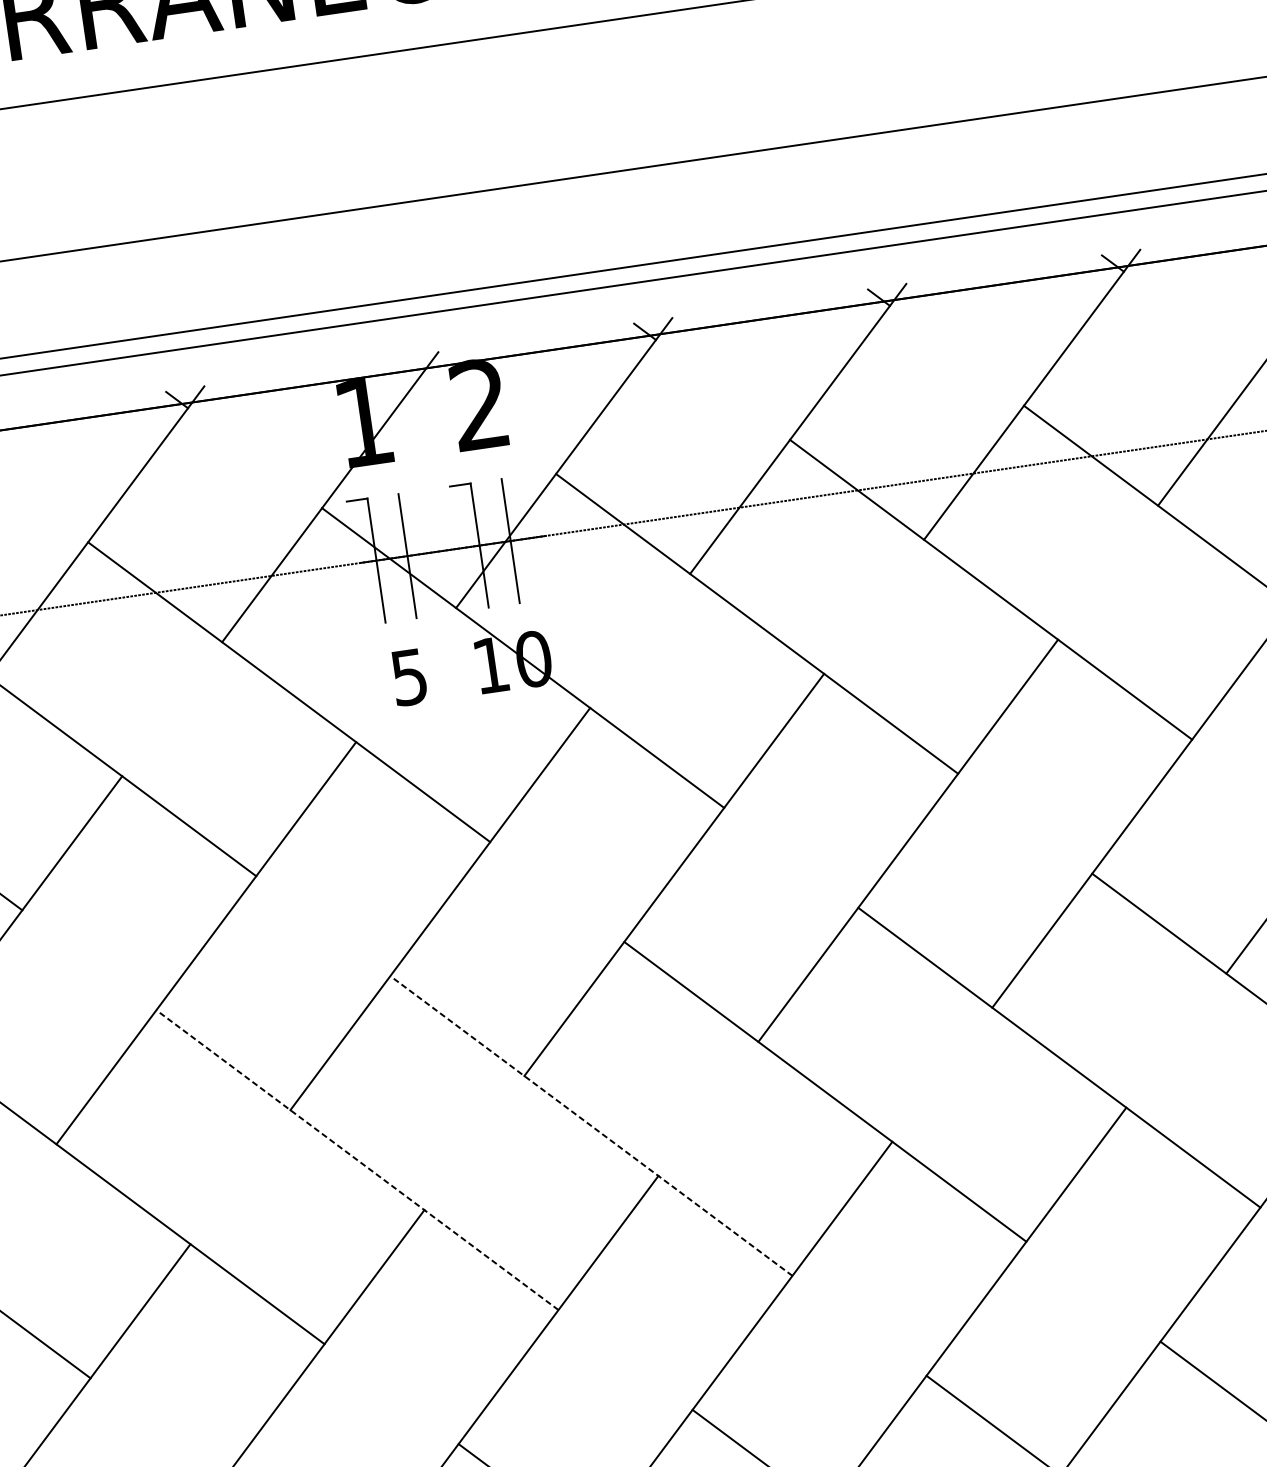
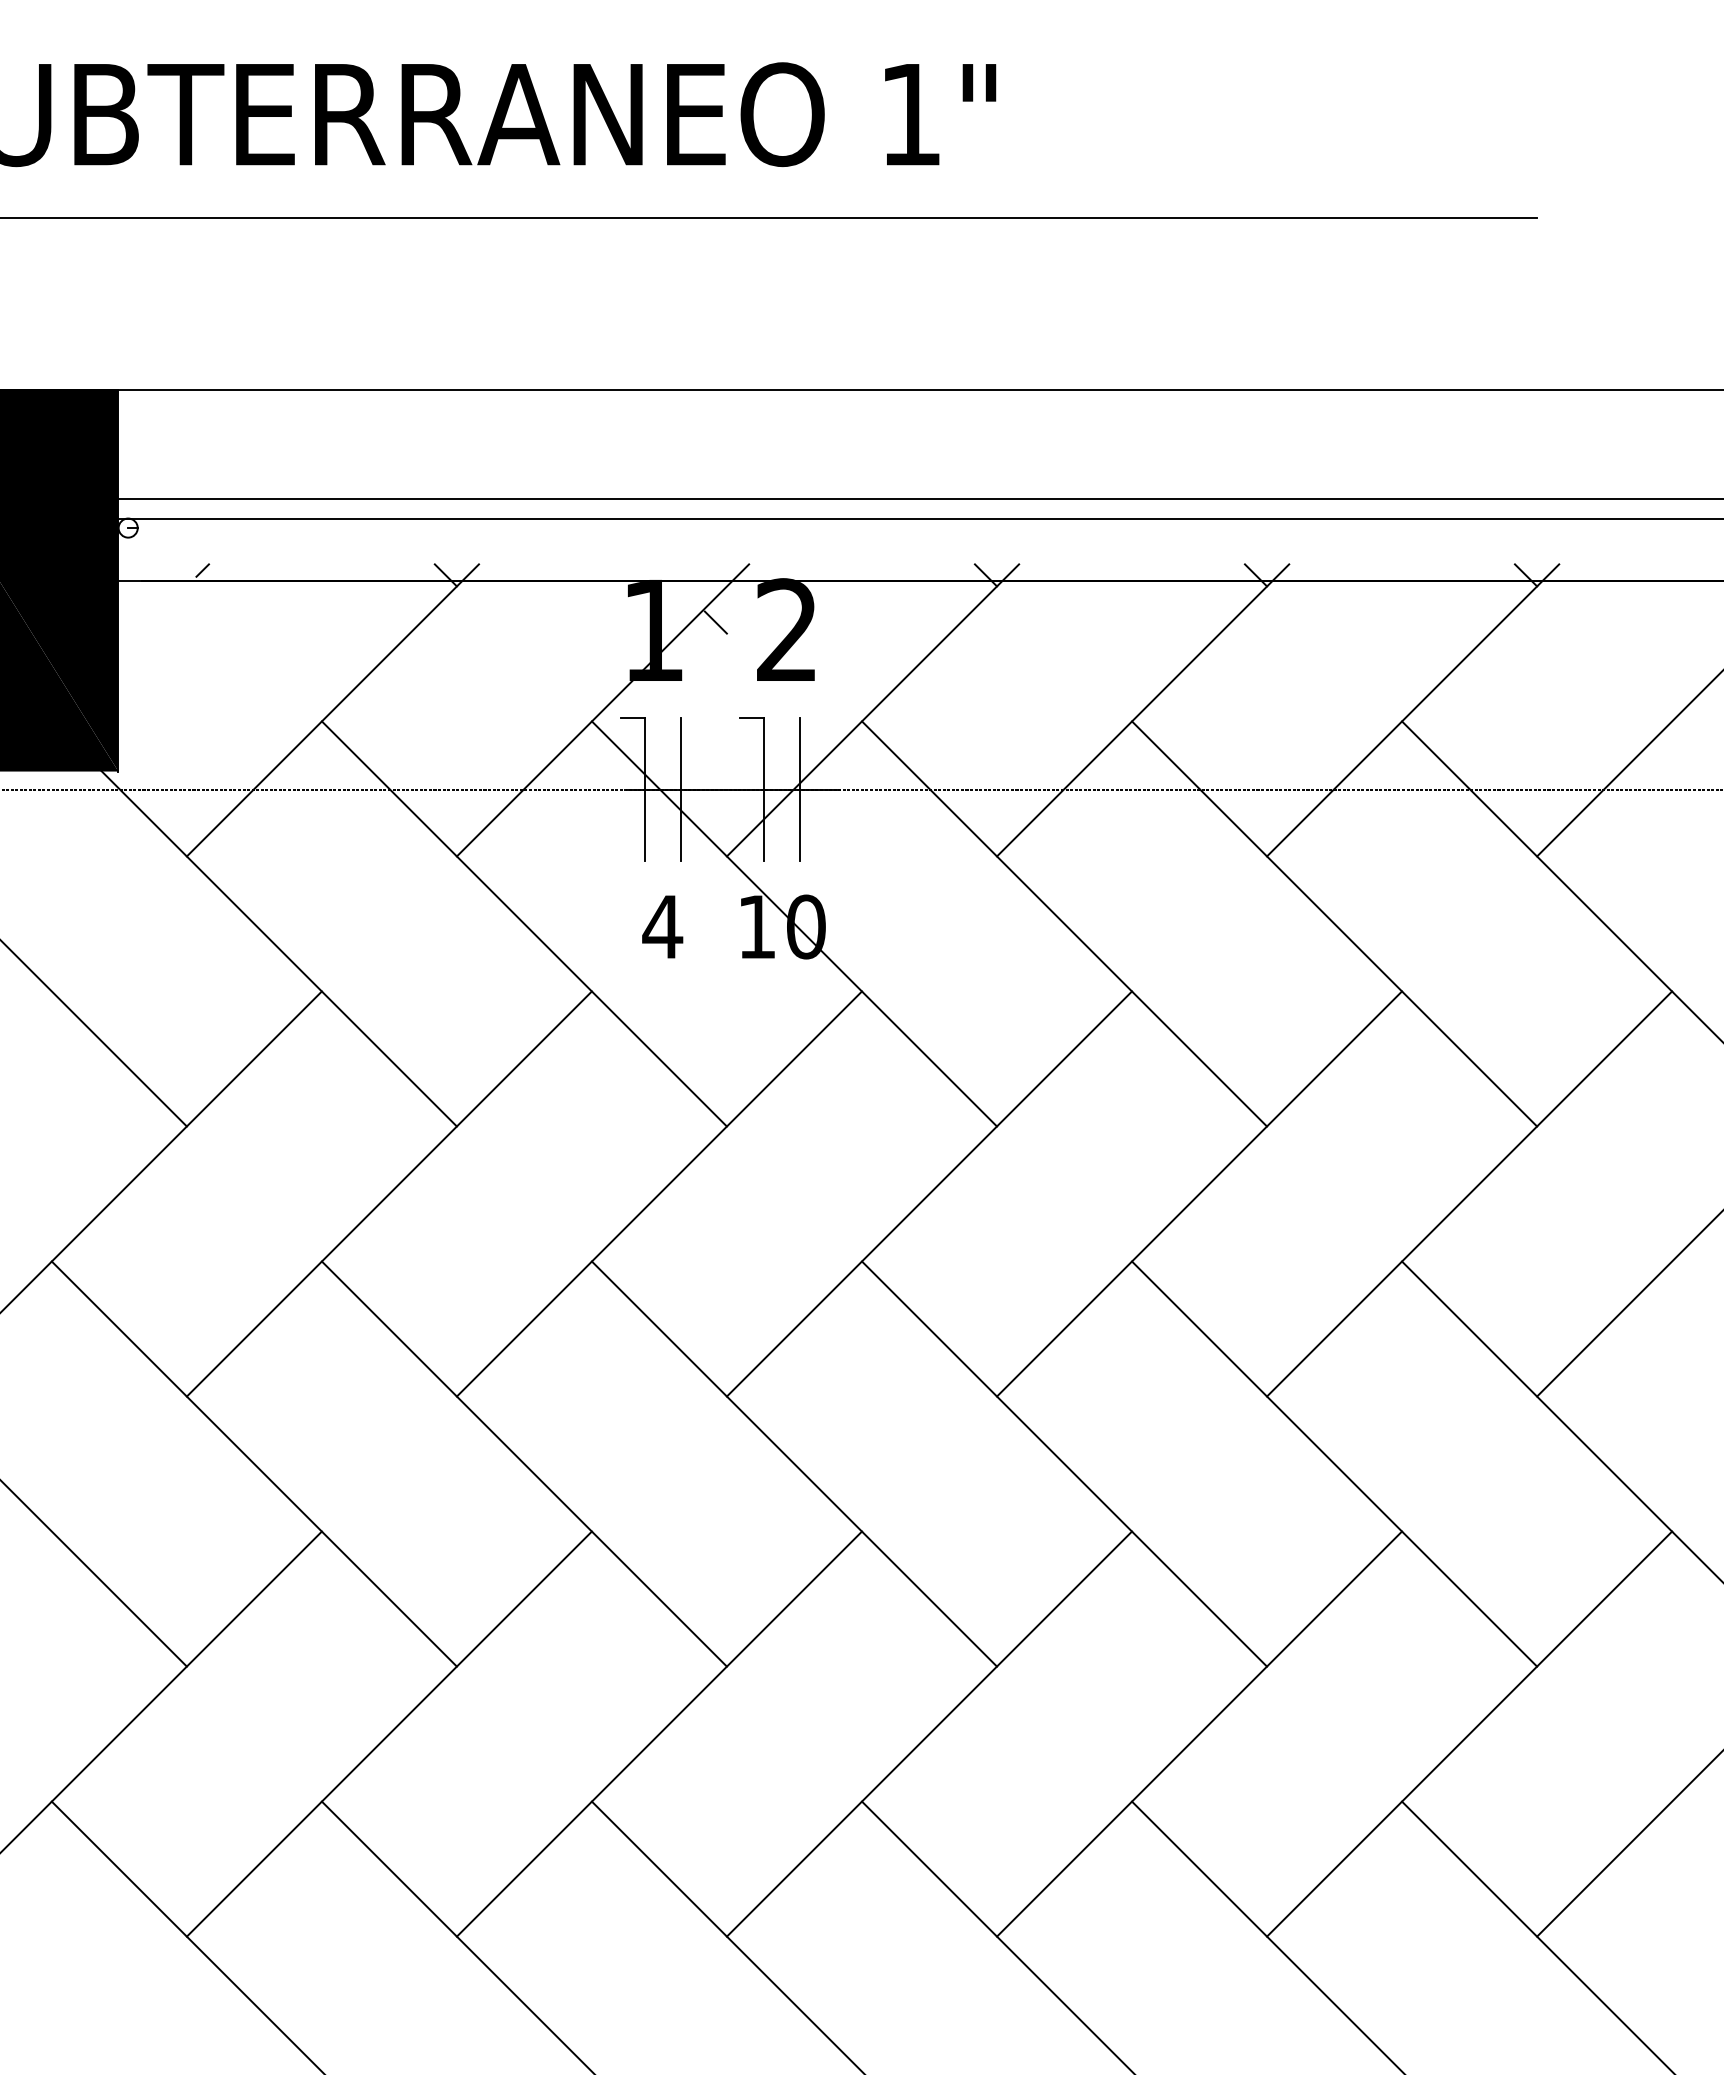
line: (416, 406) -> (715, 622), added
text: (409, 677) -> (662, 927), 5 -> 4
line: (591, 1125) -> (794, 1463), dashed -> solid
line: (357, 1159) -> (524, 1463), dashed -> solid

